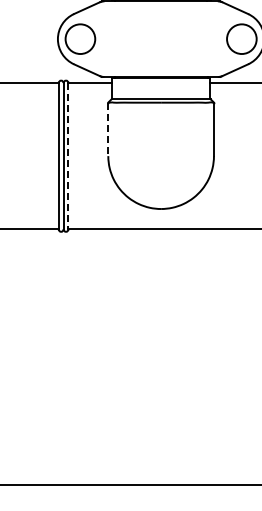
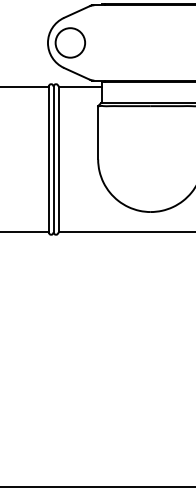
line: (108, 129) -> (98, 132), dashed -> solid
line: (68, 156) -> (58, 159), dashed -> solid

